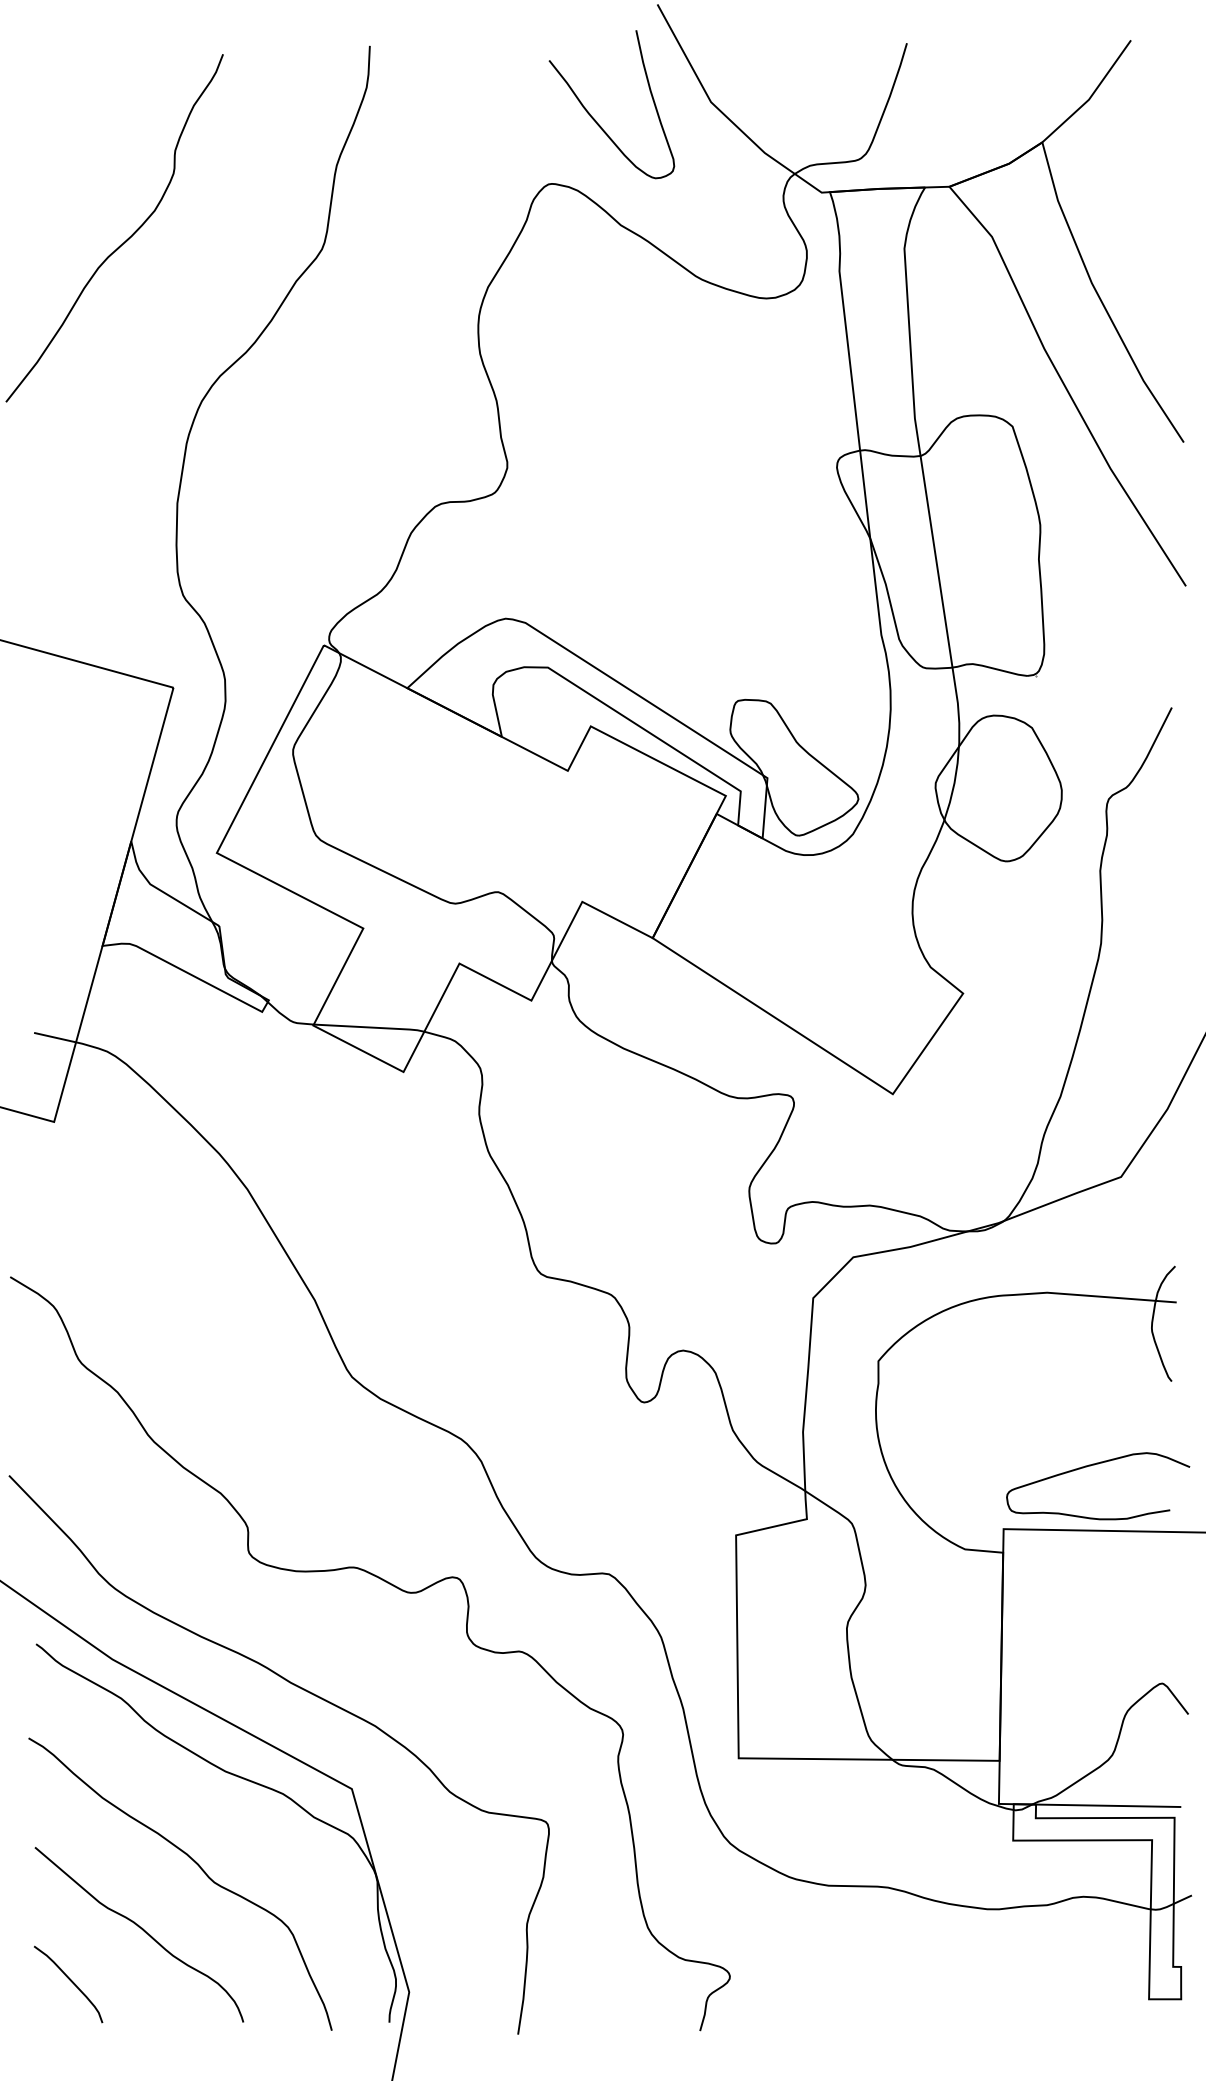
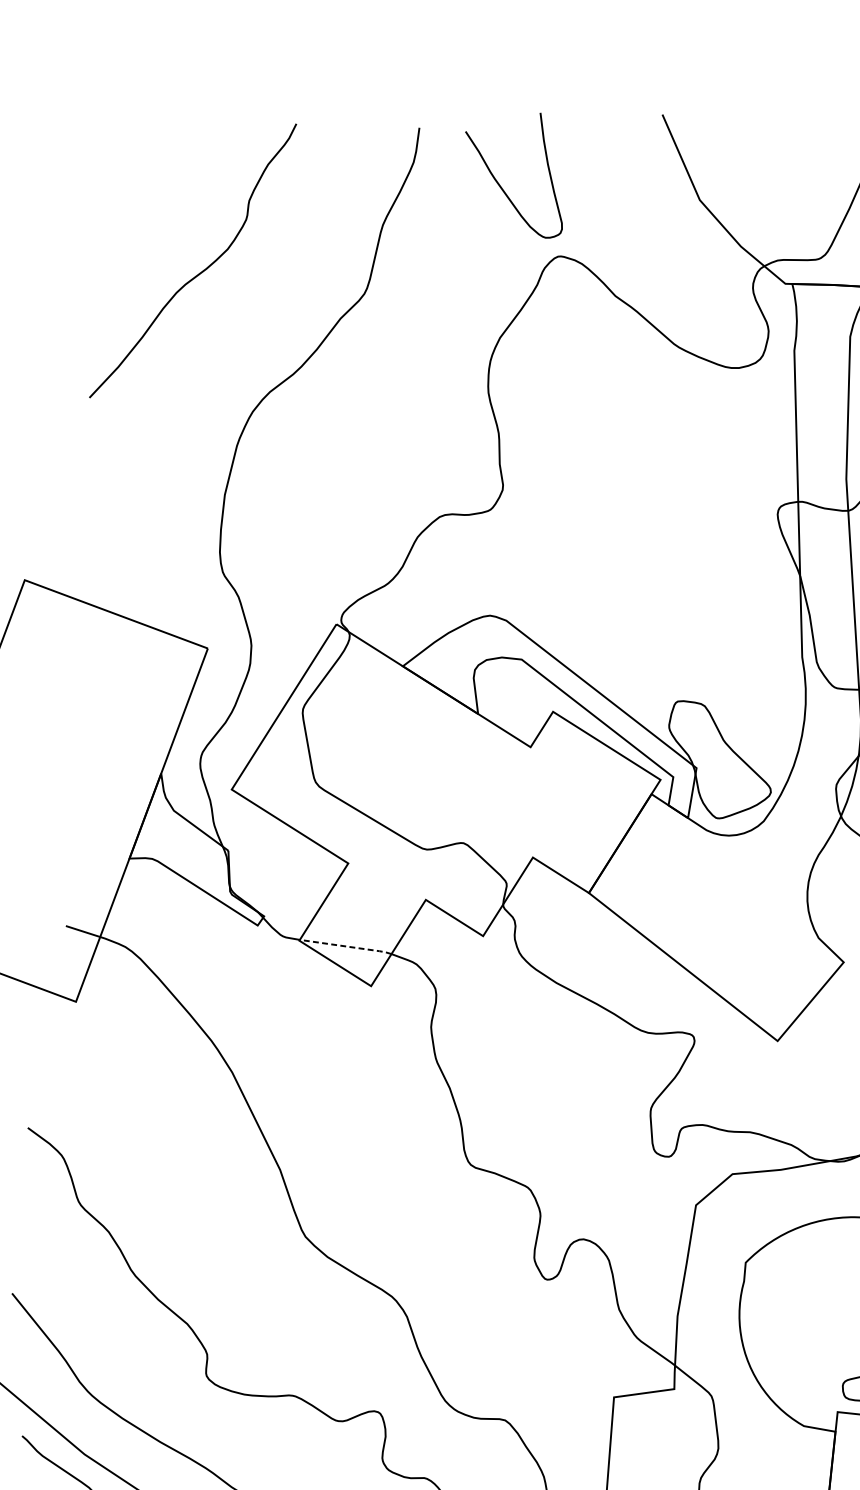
curve: (595, 119) -> (499, 184), moved
line: (370, 1027) -> (346, 946), solid -> dashed

